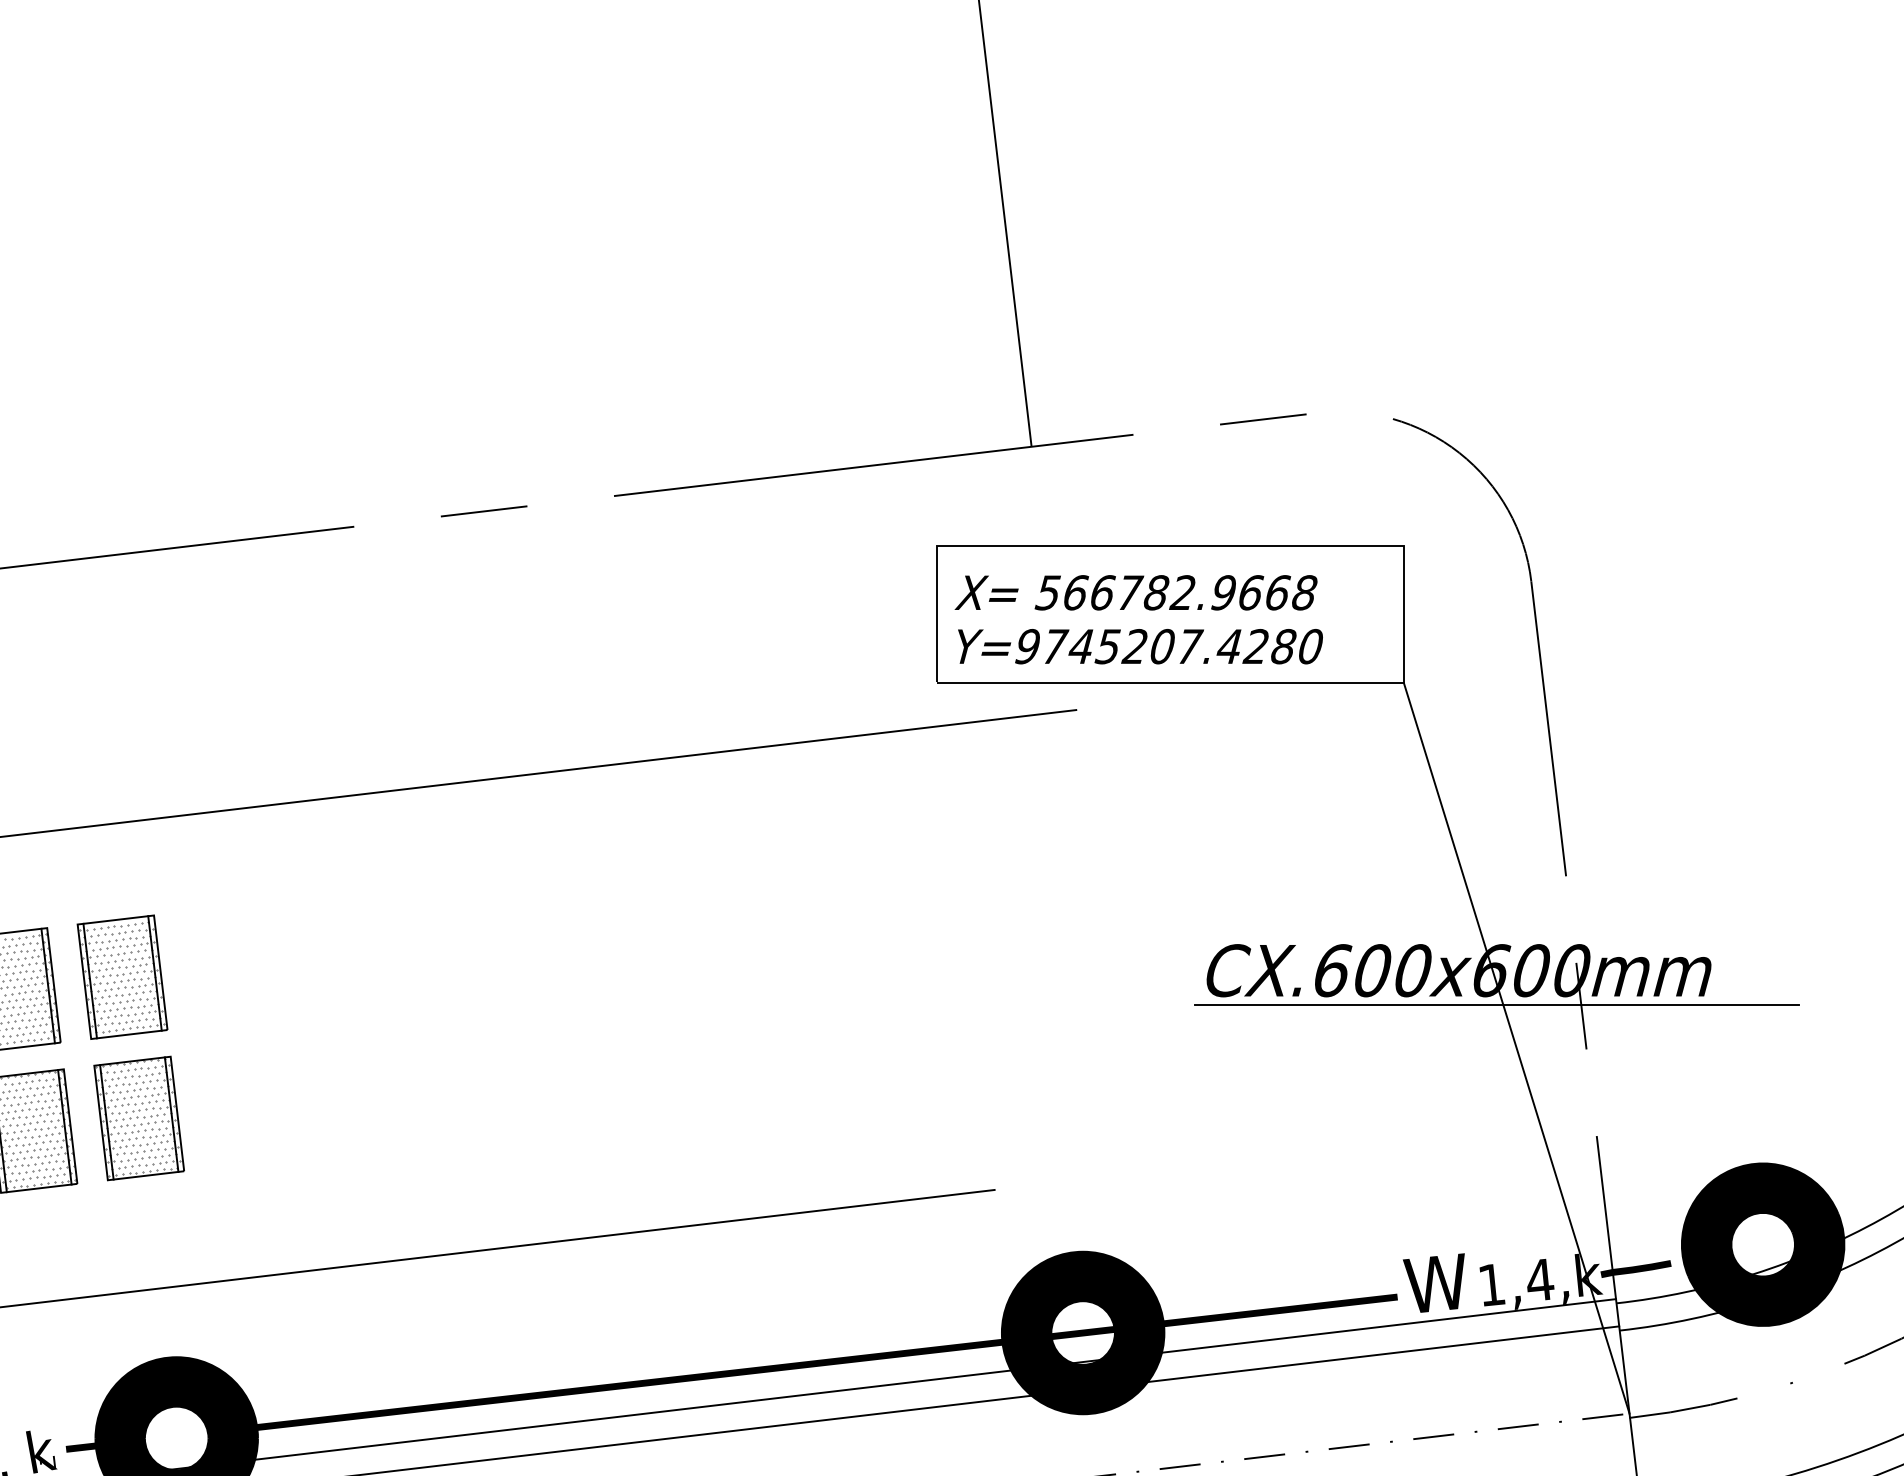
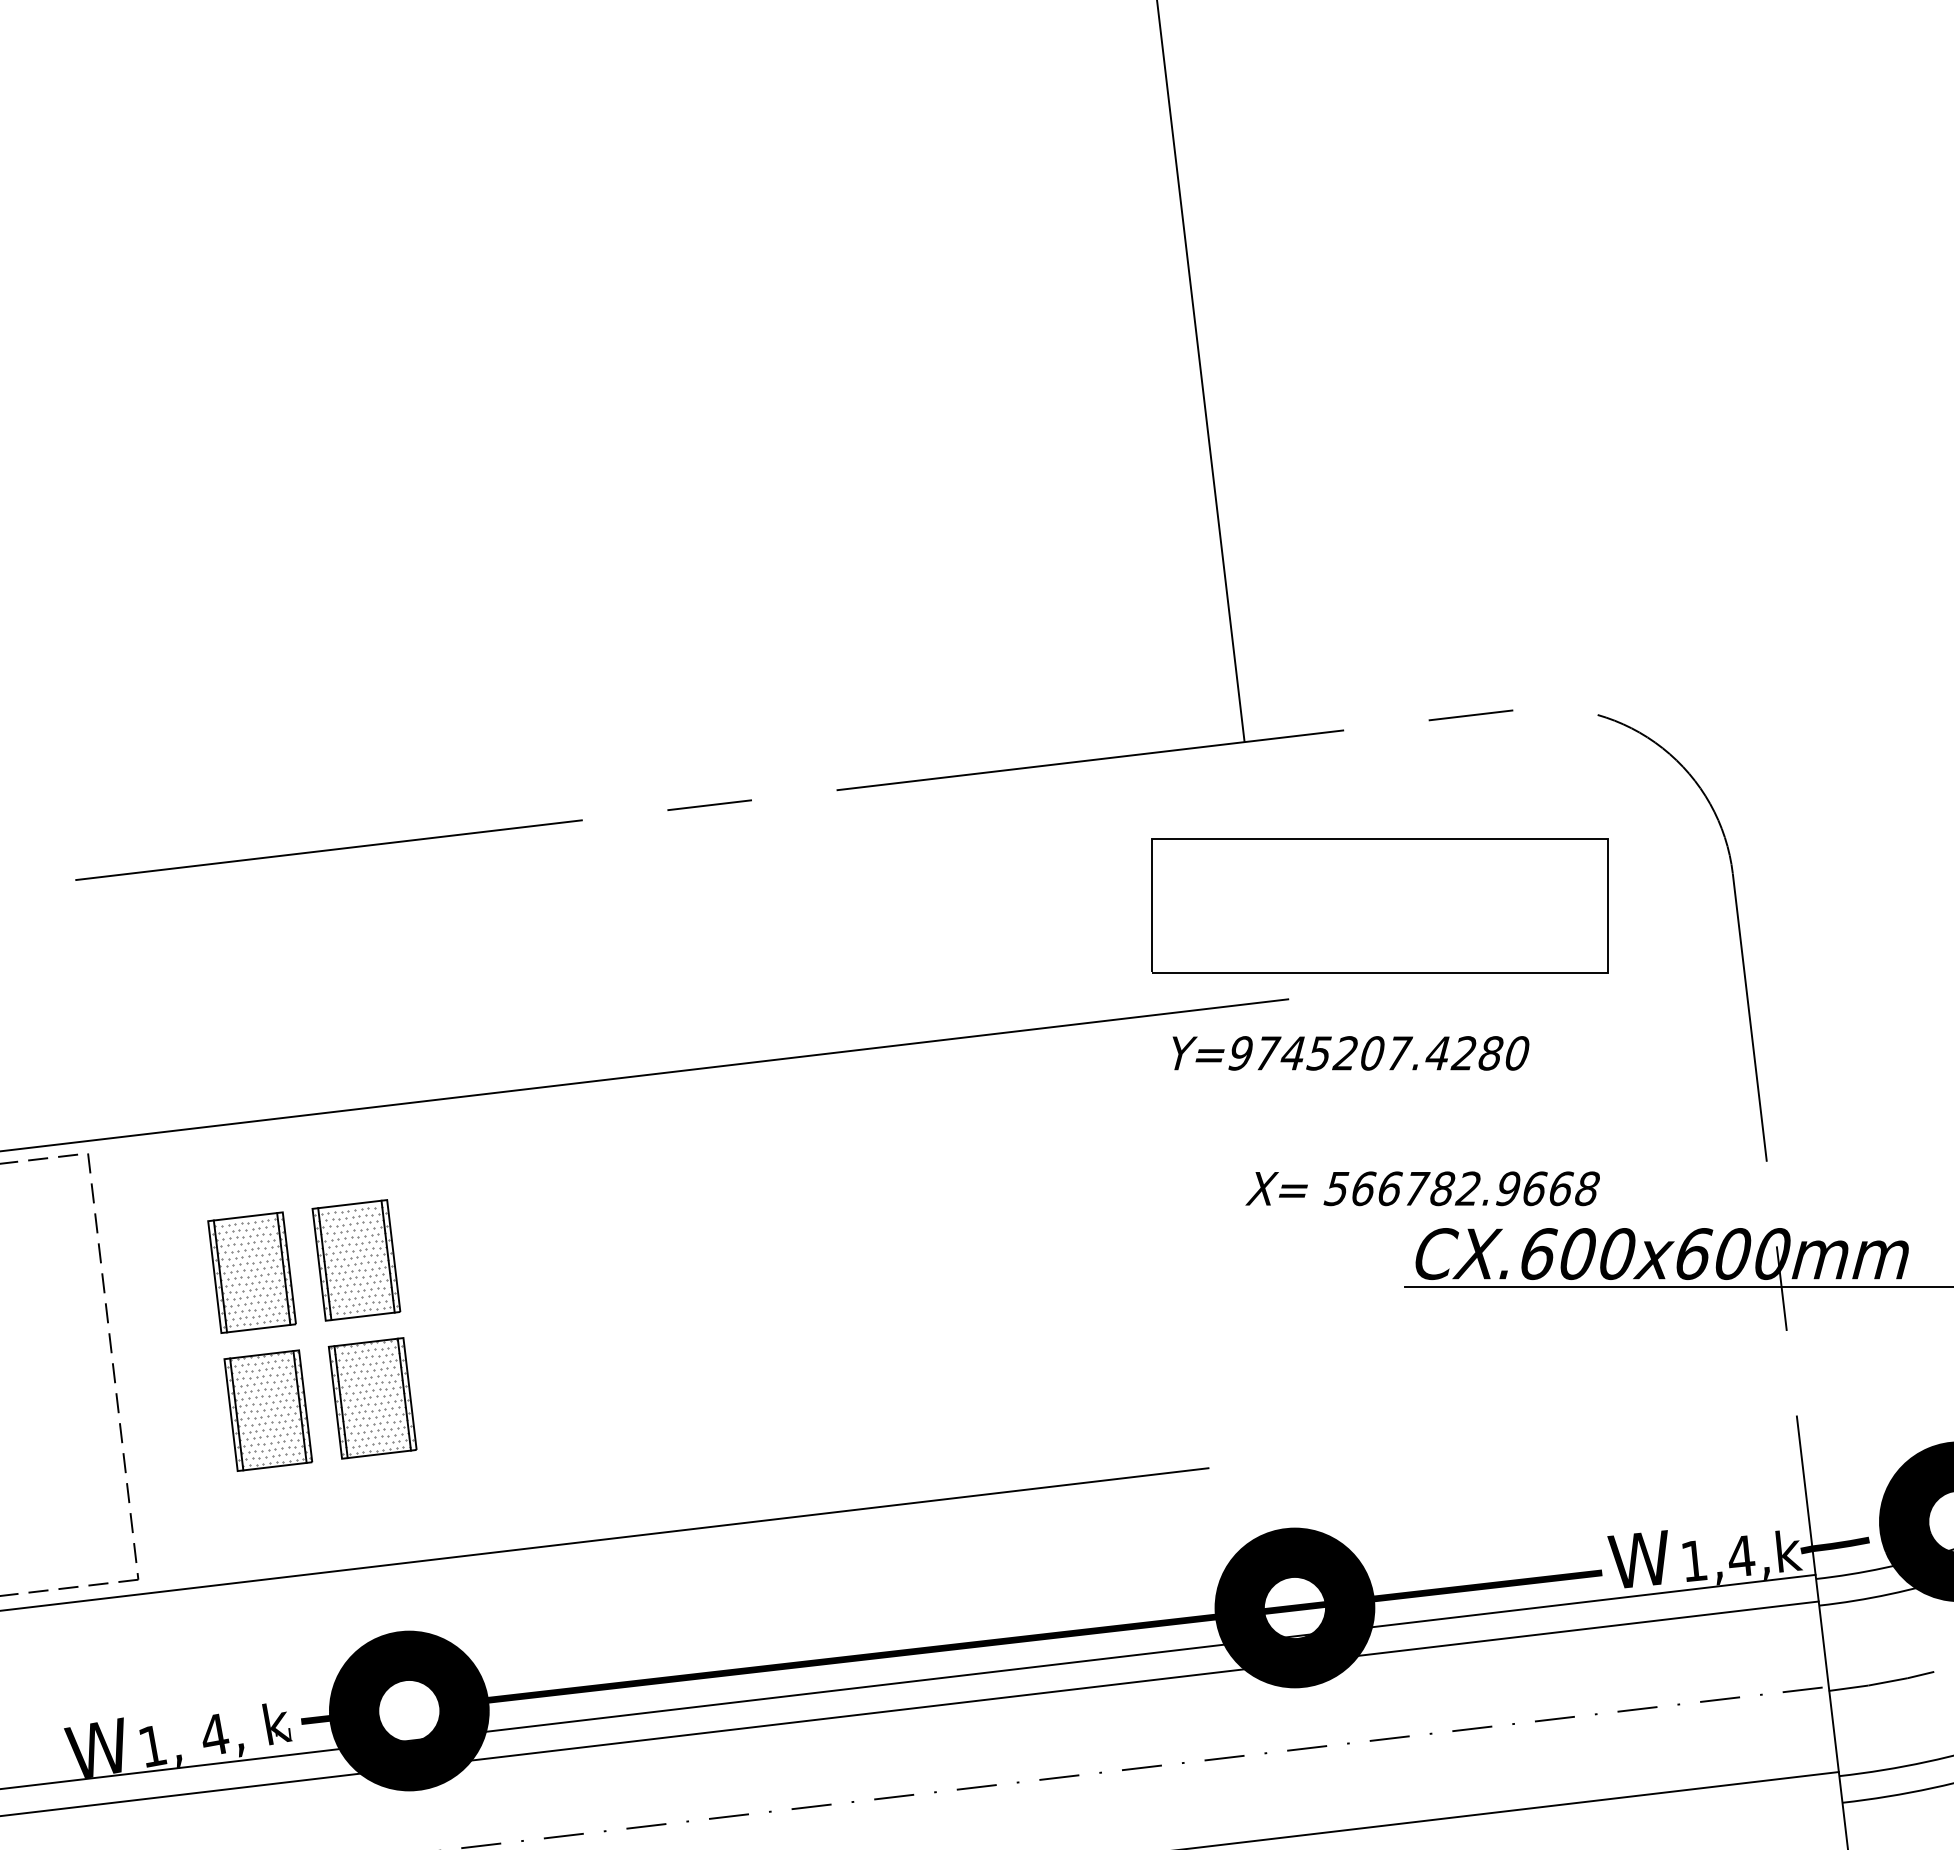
text: (1135, 592) -> (1422, 1188), moved
text: (1139, 646) -> (1350, 1053), moved
line: (1516, 1047) -> (1718, 1329), removed

